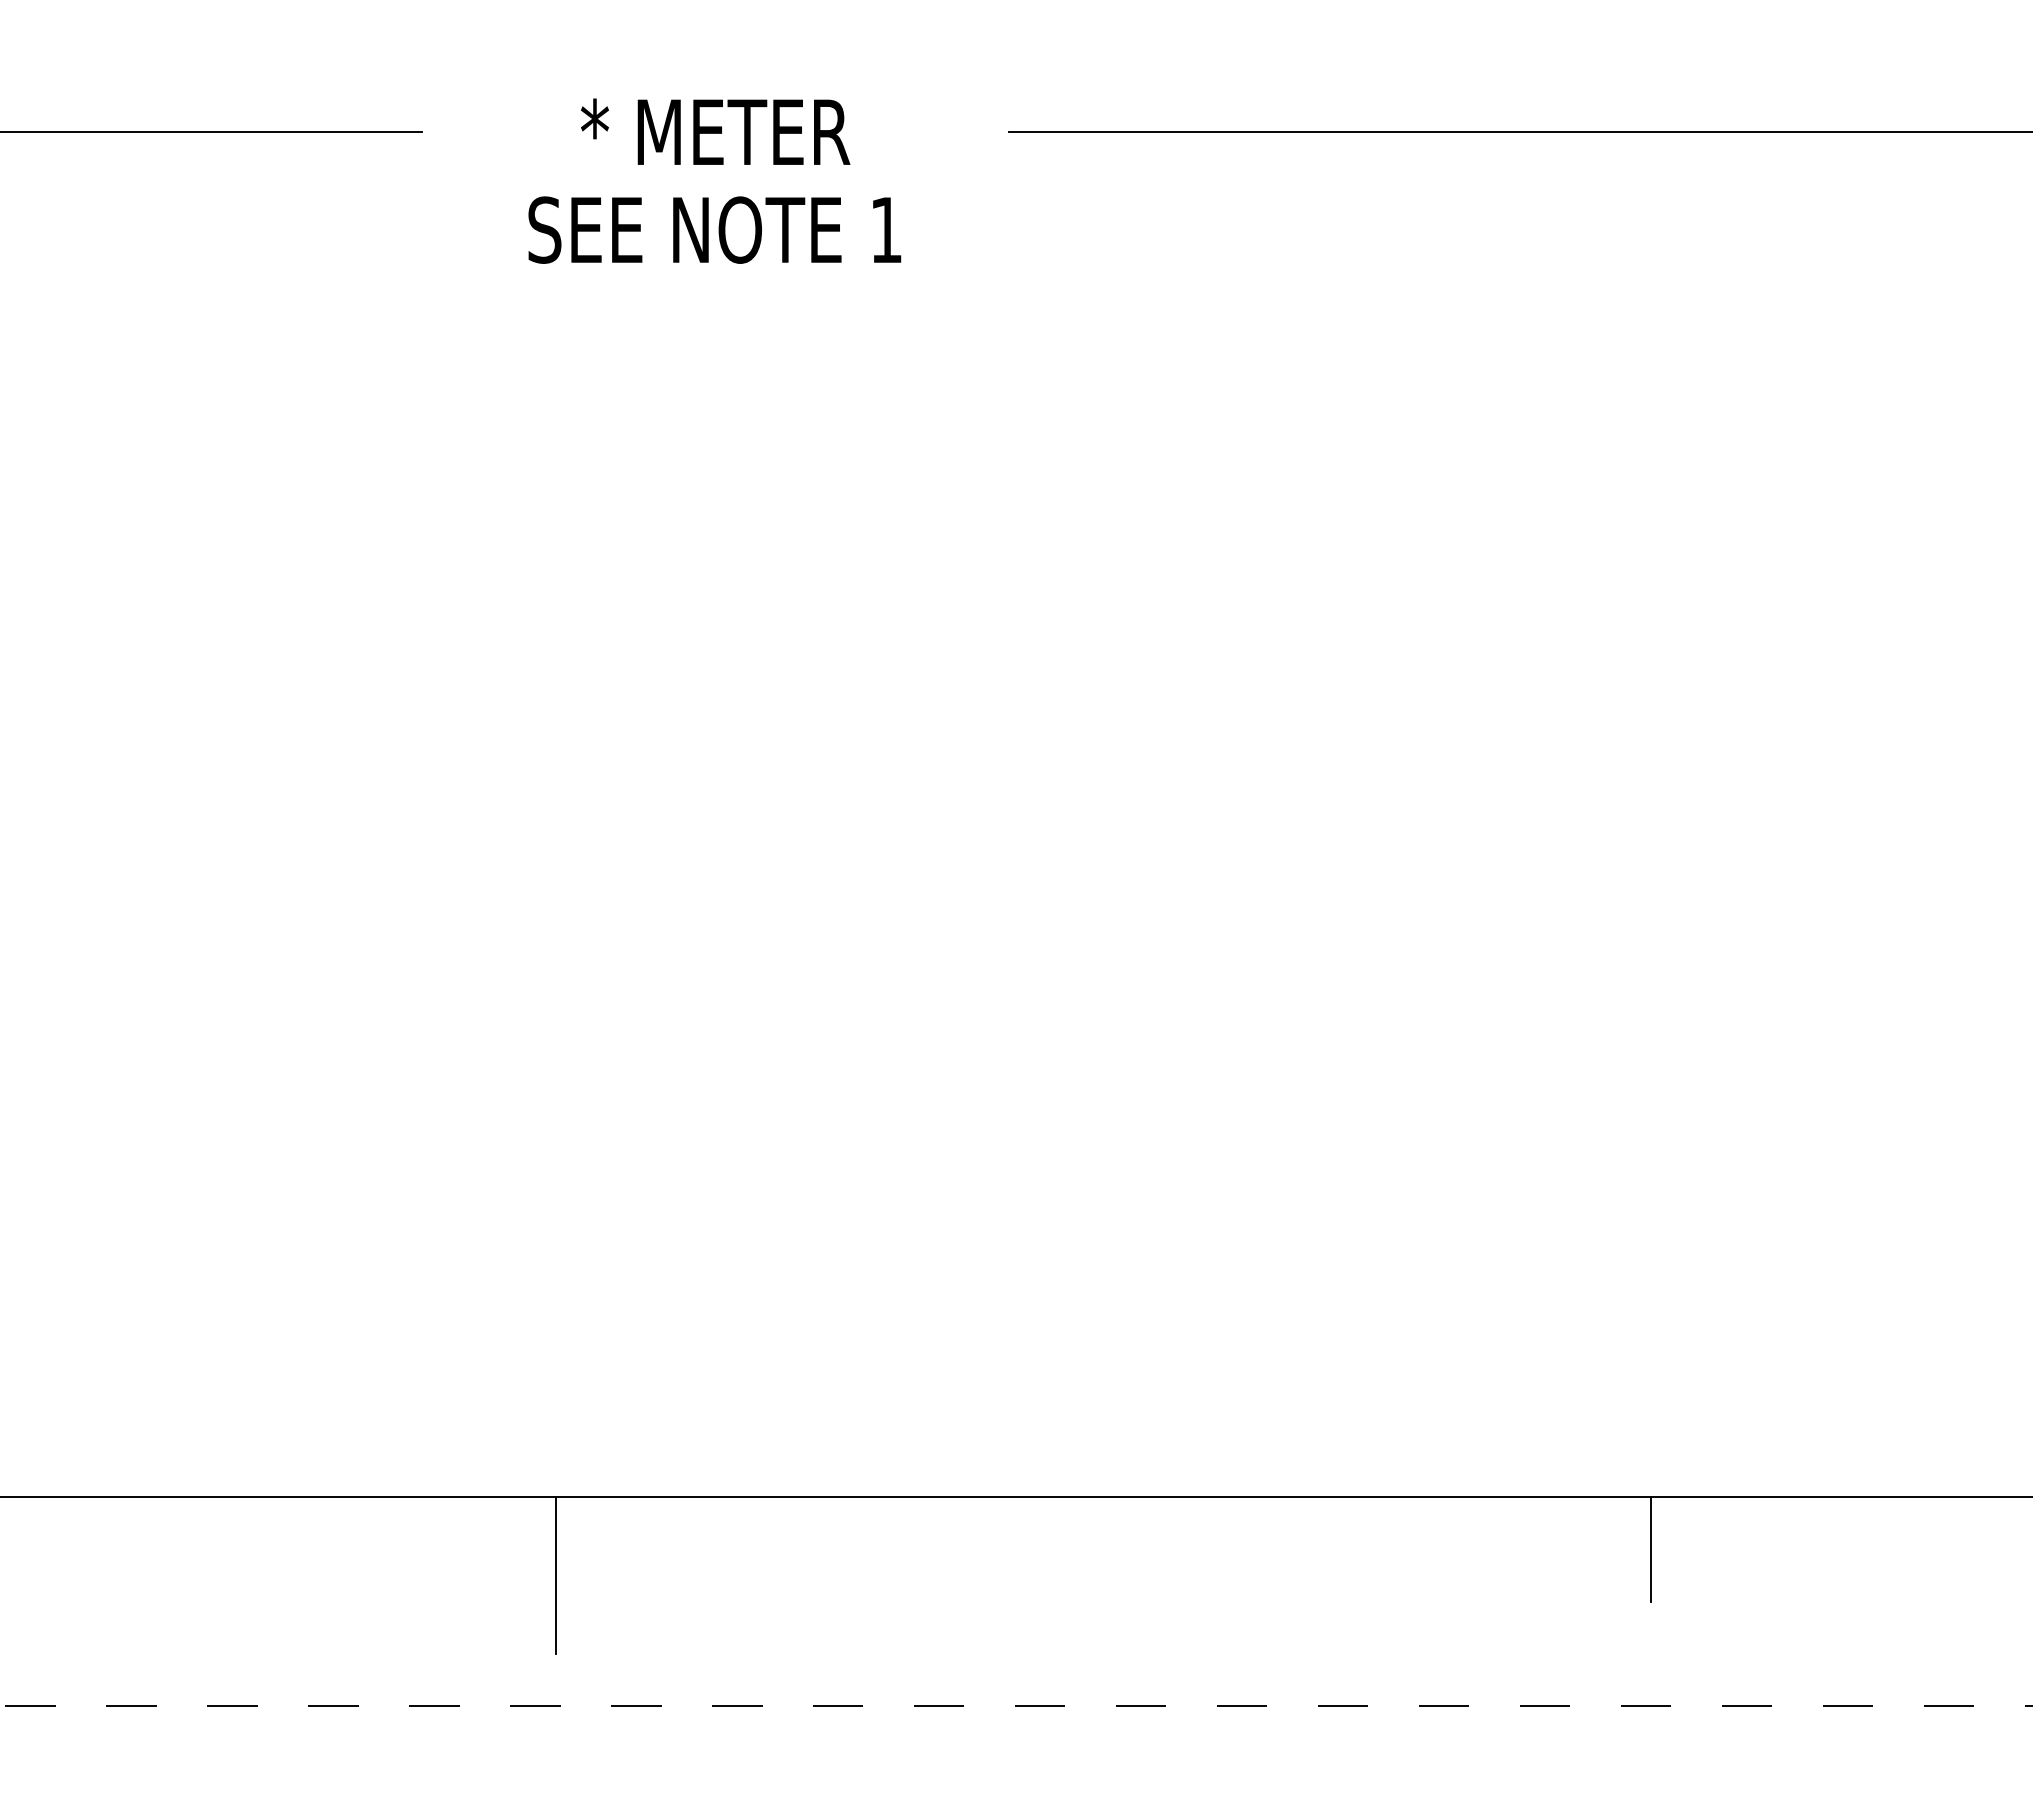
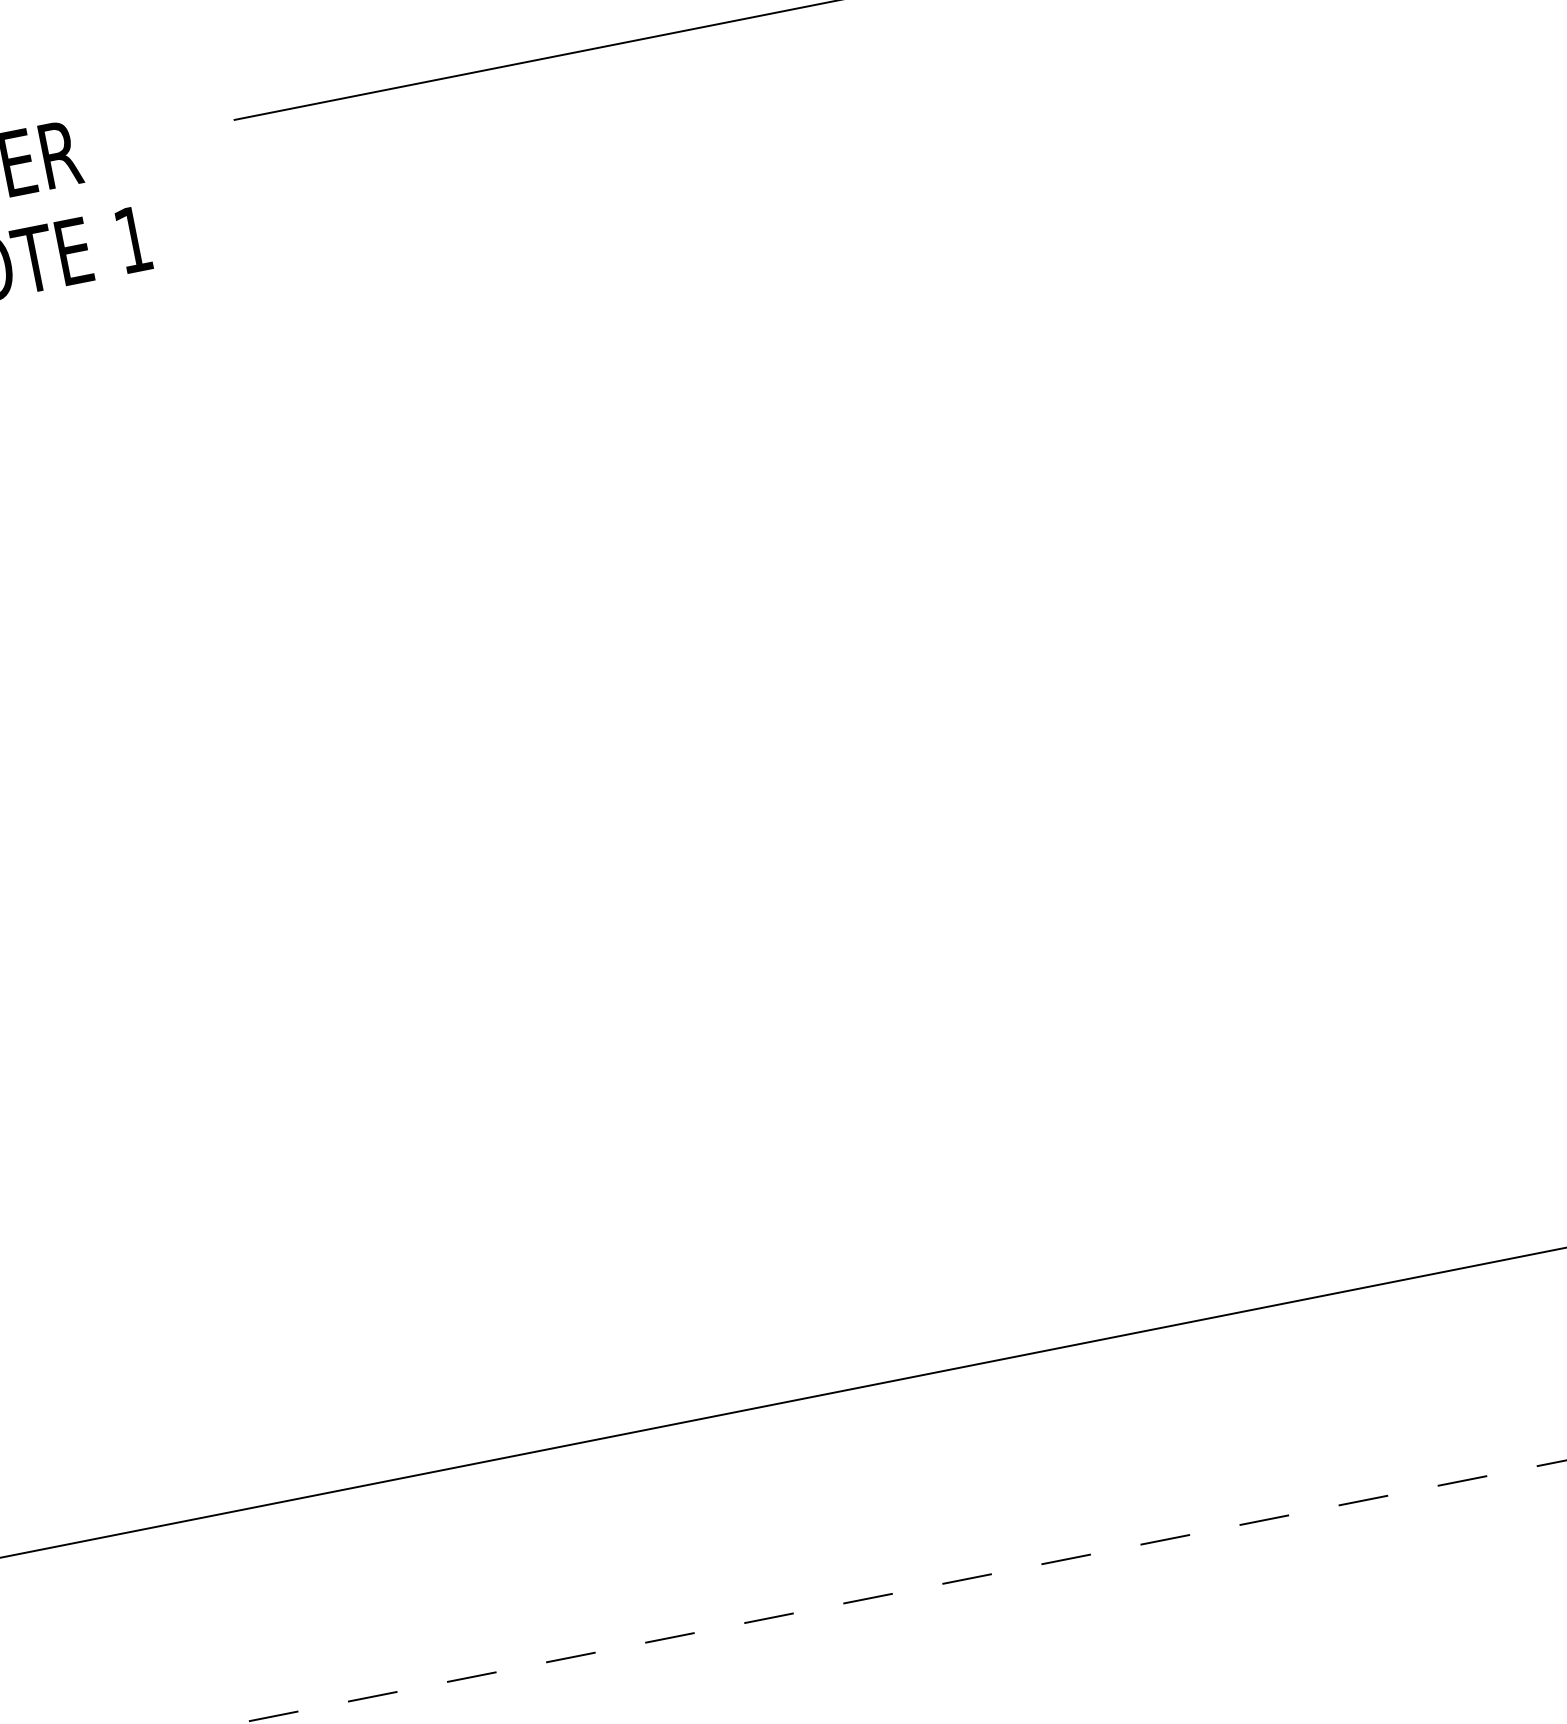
line: (1651, 1549) -> (1140, 1385), removed
line: (556, 1575) -> (71, 1623), removed

